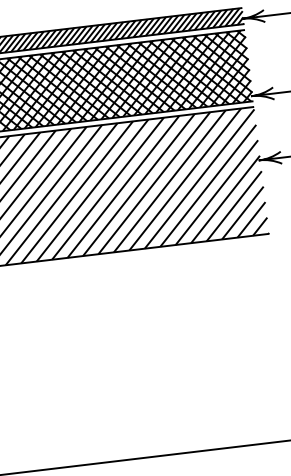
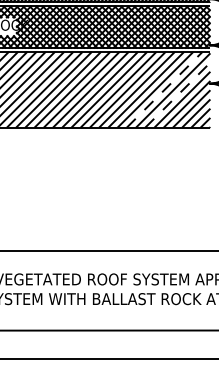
line: (184, 179) -> (164, 89), solid -> dashed
line: (207, 186) -> (177, 95), solid -> dashed

